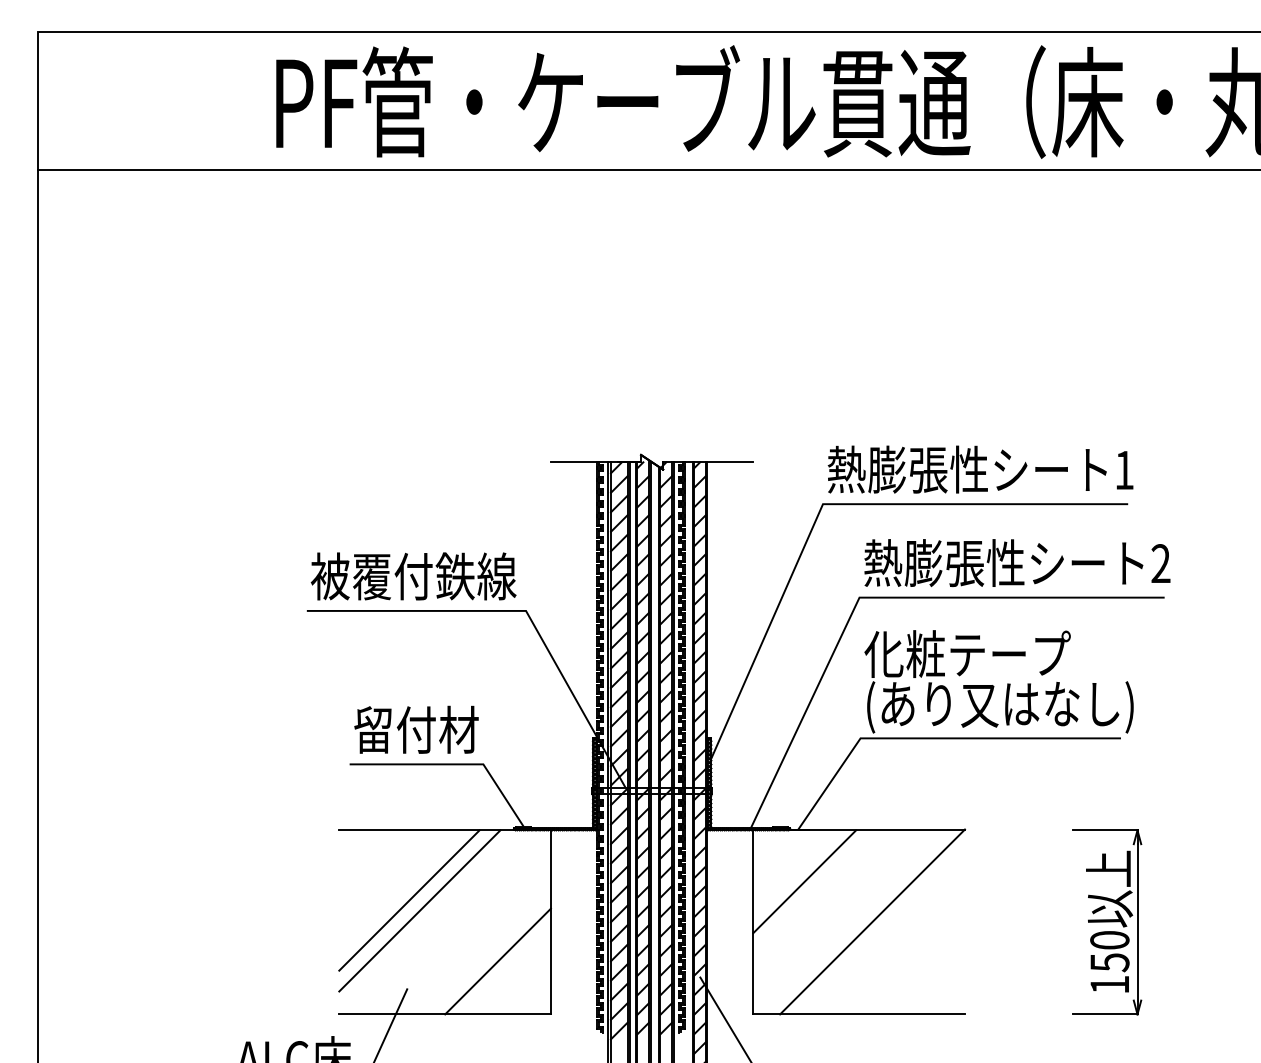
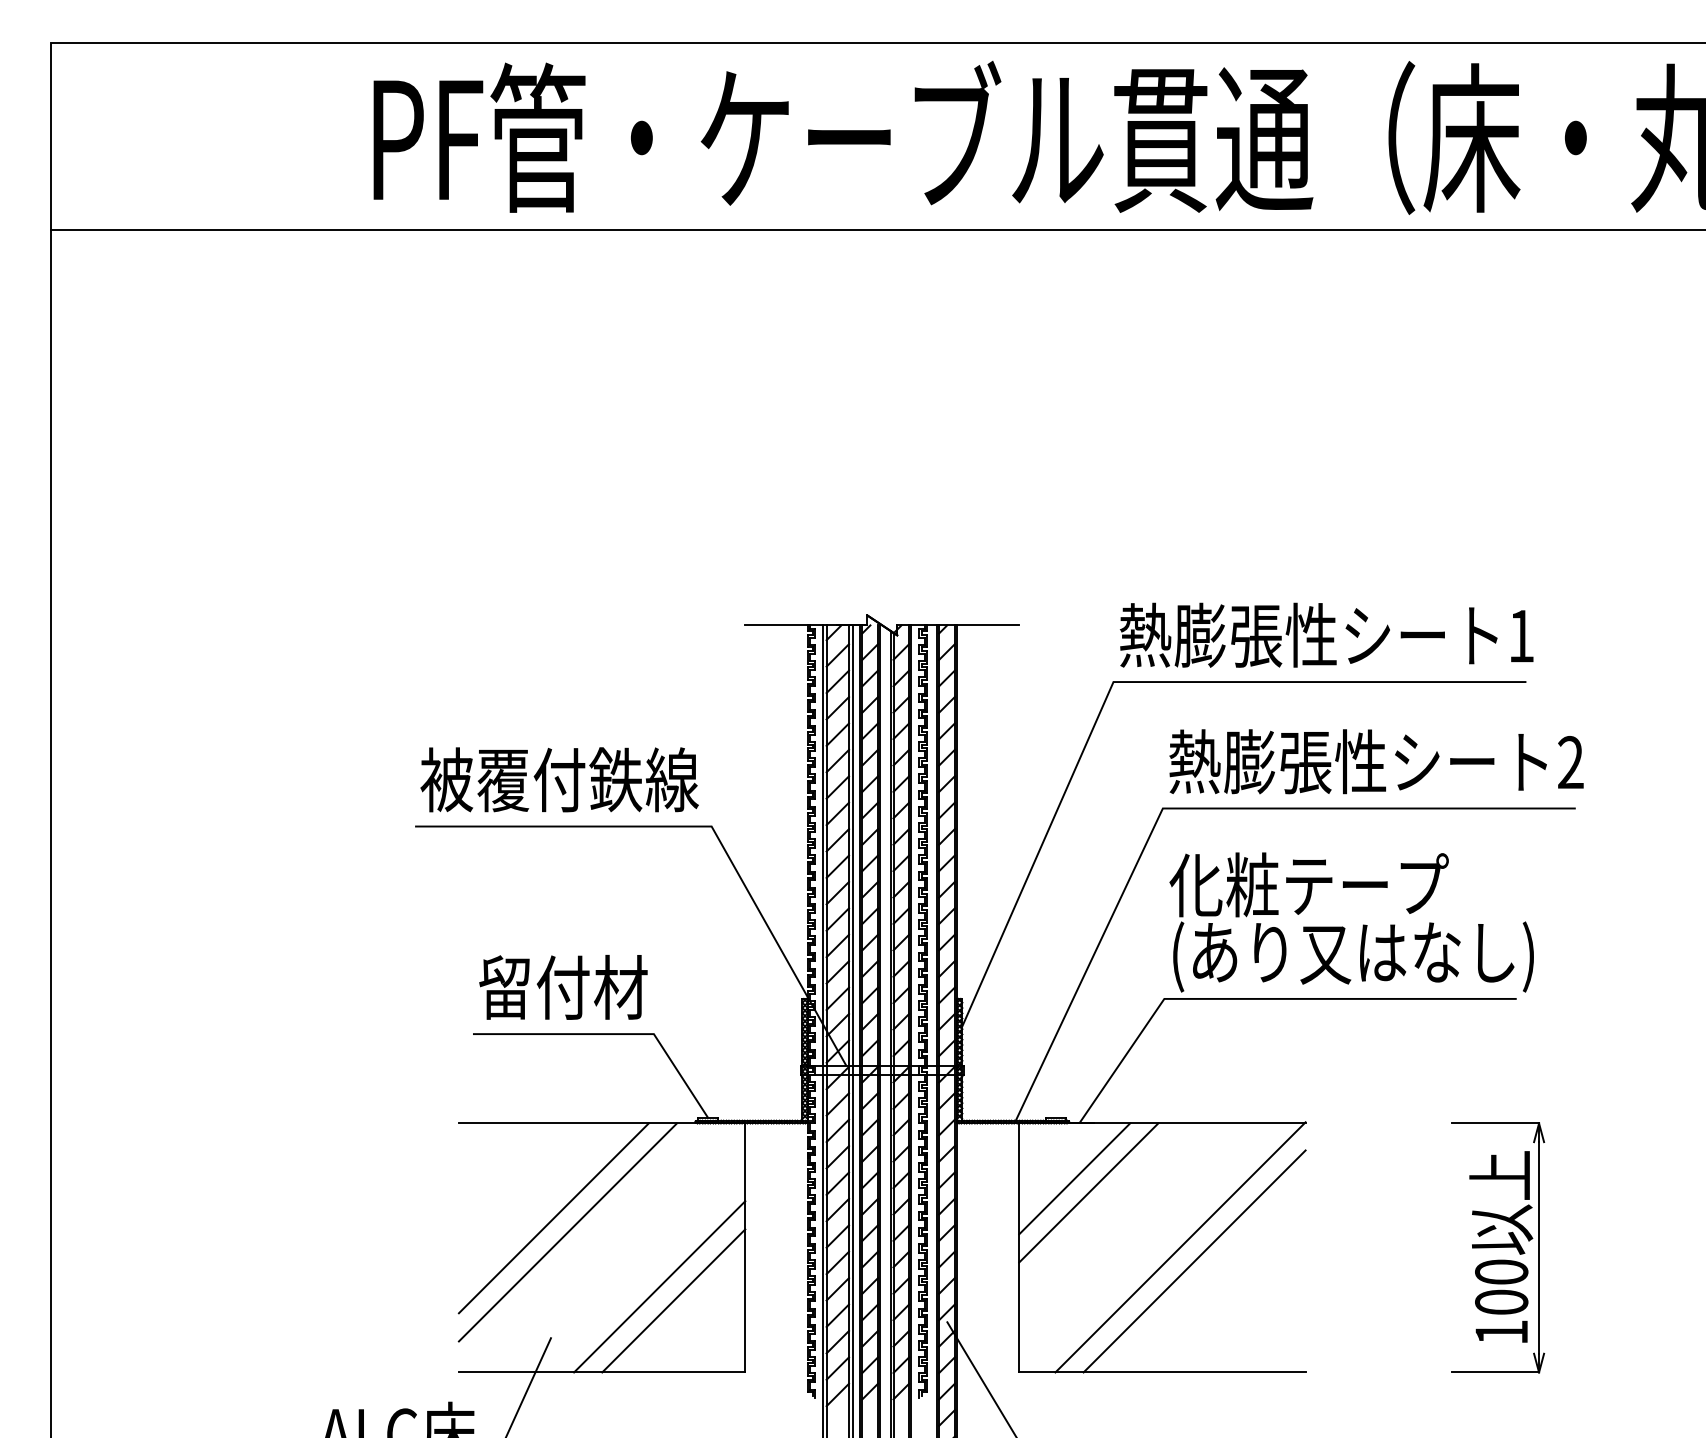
line: (794, 871) -> (1074, 1178), added
line: (882, 932) -> (1194, 1261), added
line: (487, 950) -> (659, 1286), added
text: (1109, 962) -> (1501, 1302), 150 -> 100

